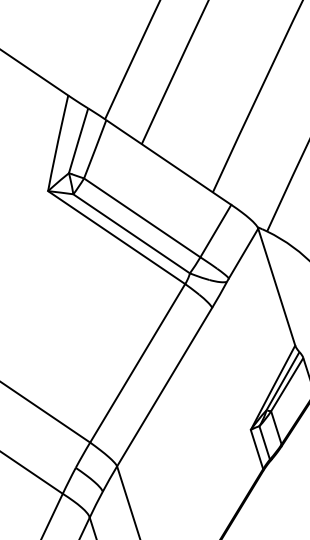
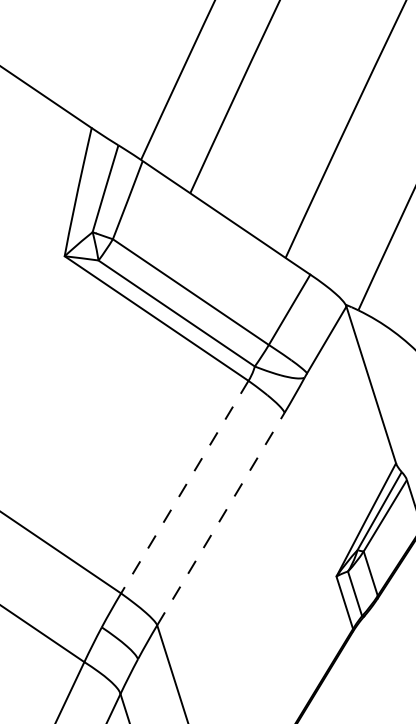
line: (137, 363) -> (184, 487), solid -> dashed
line: (164, 386) -> (220, 518), solid -> dashed

